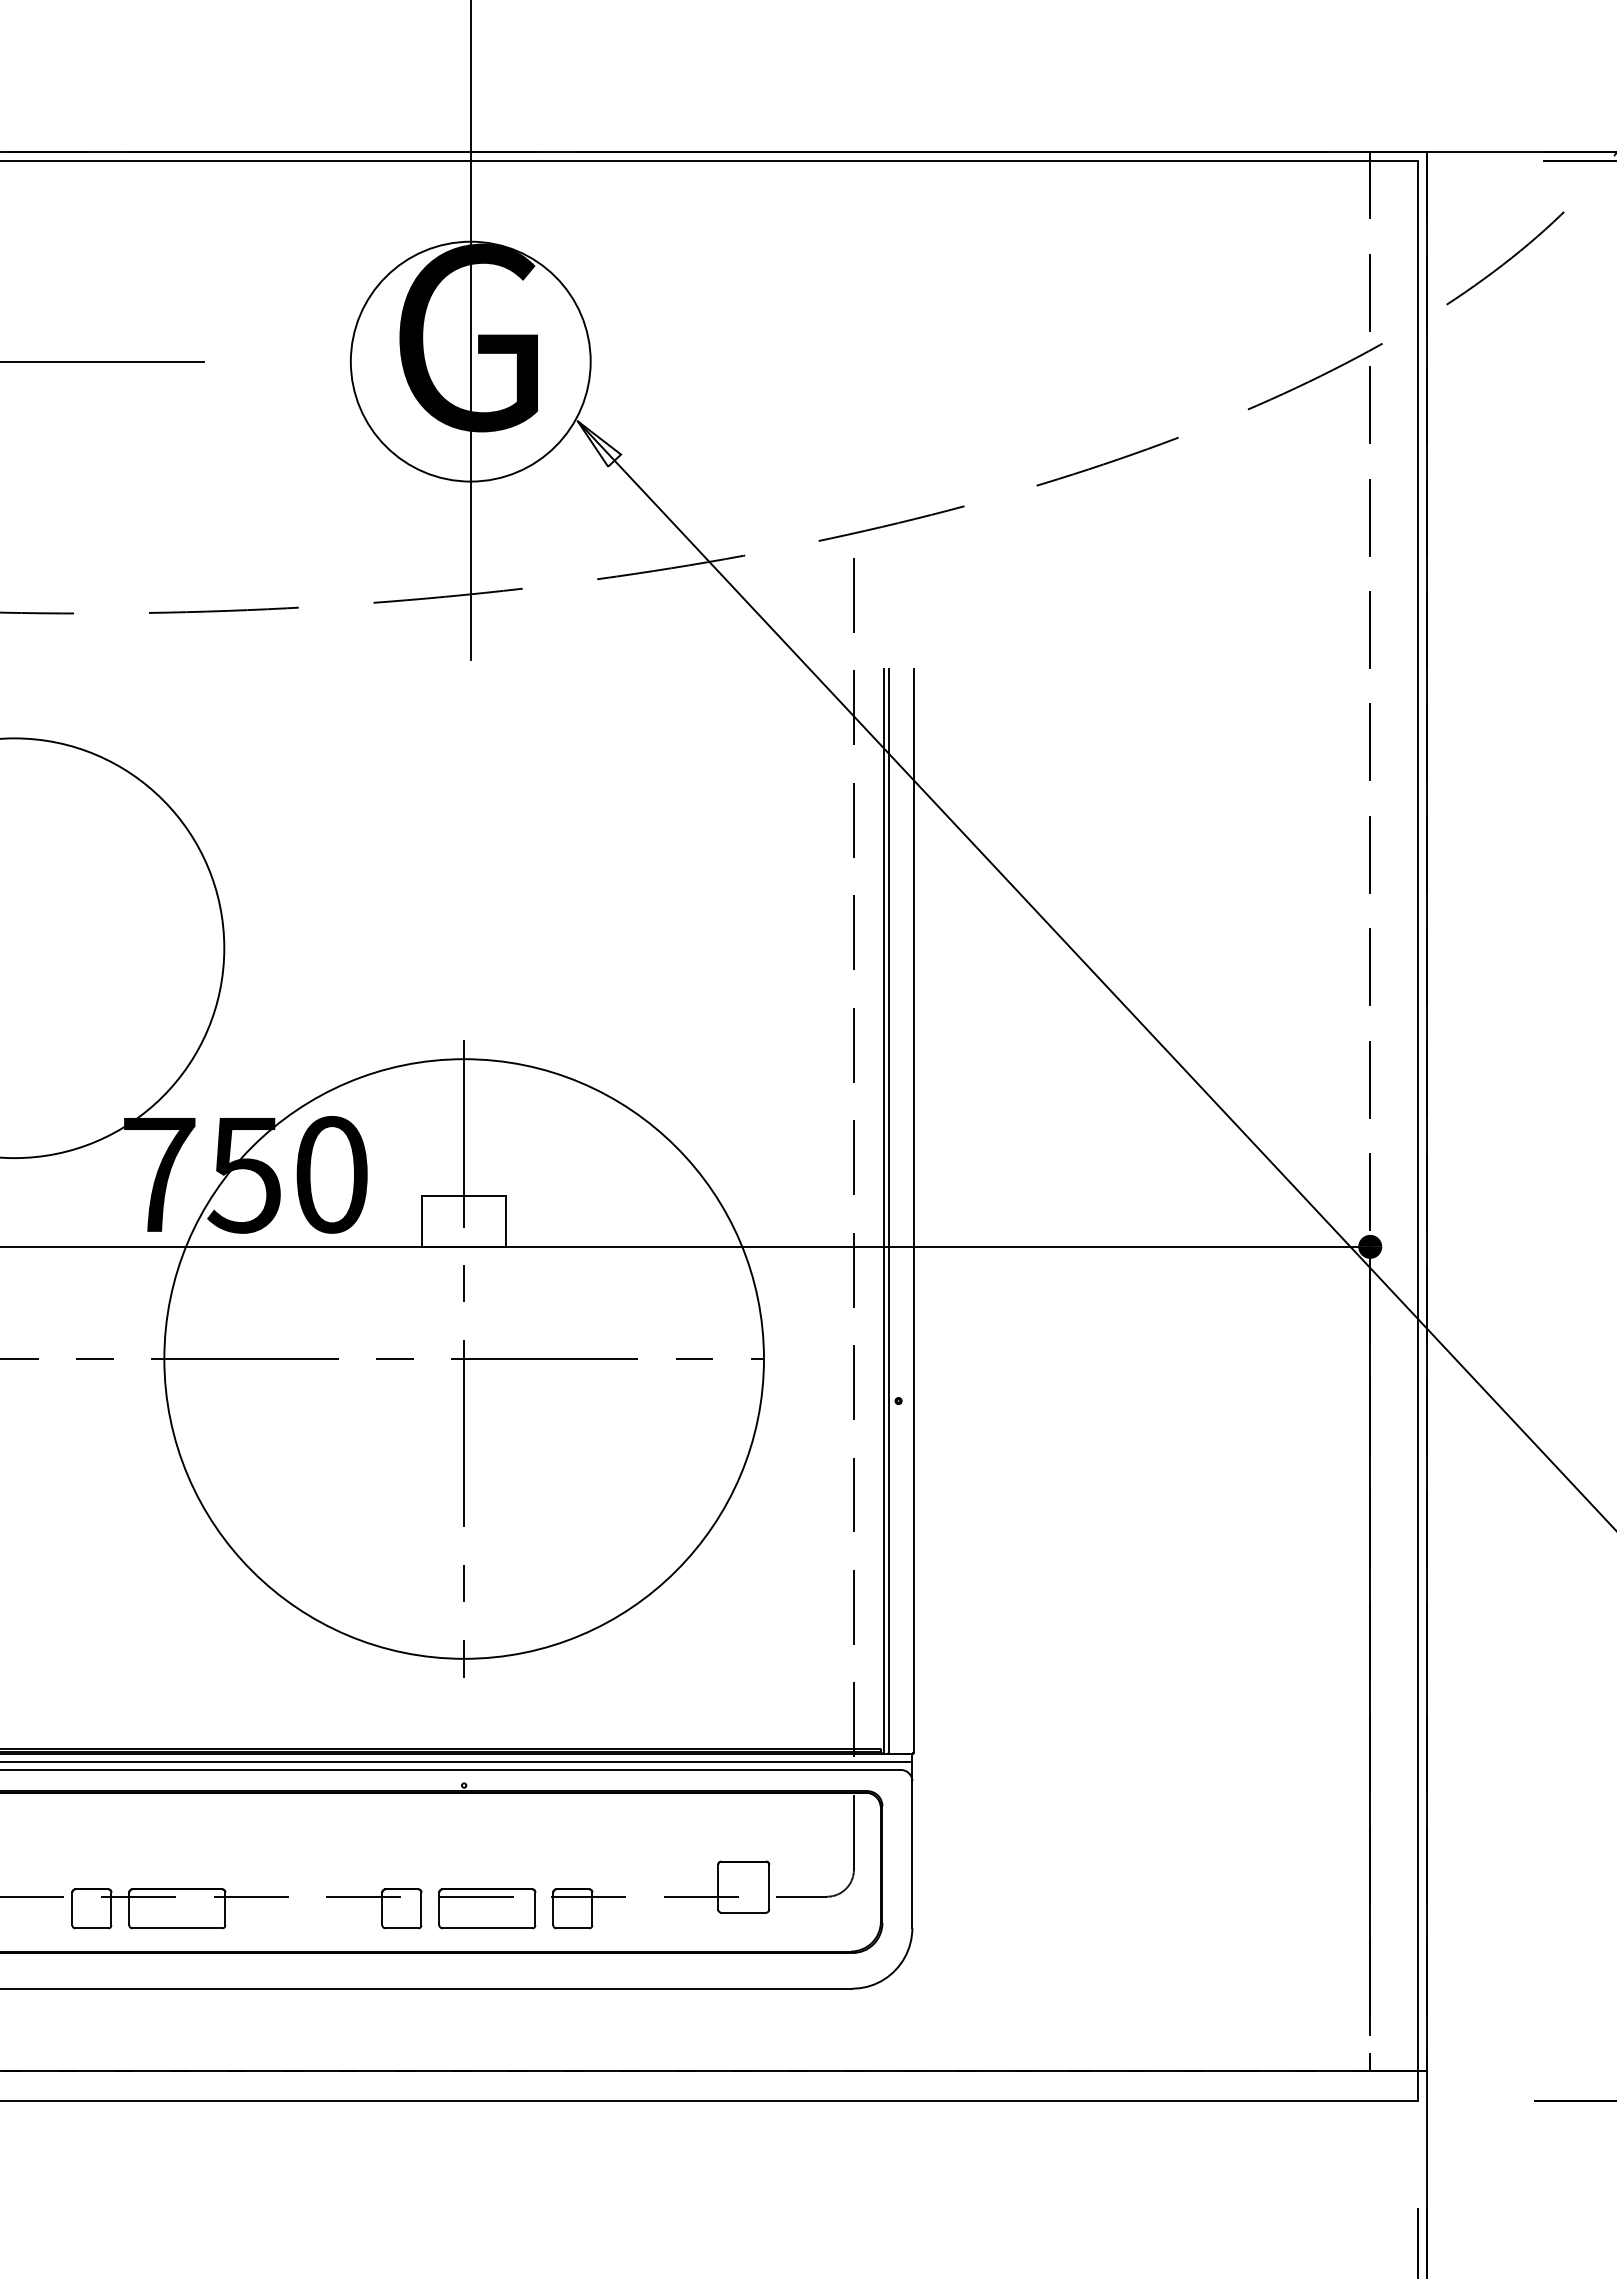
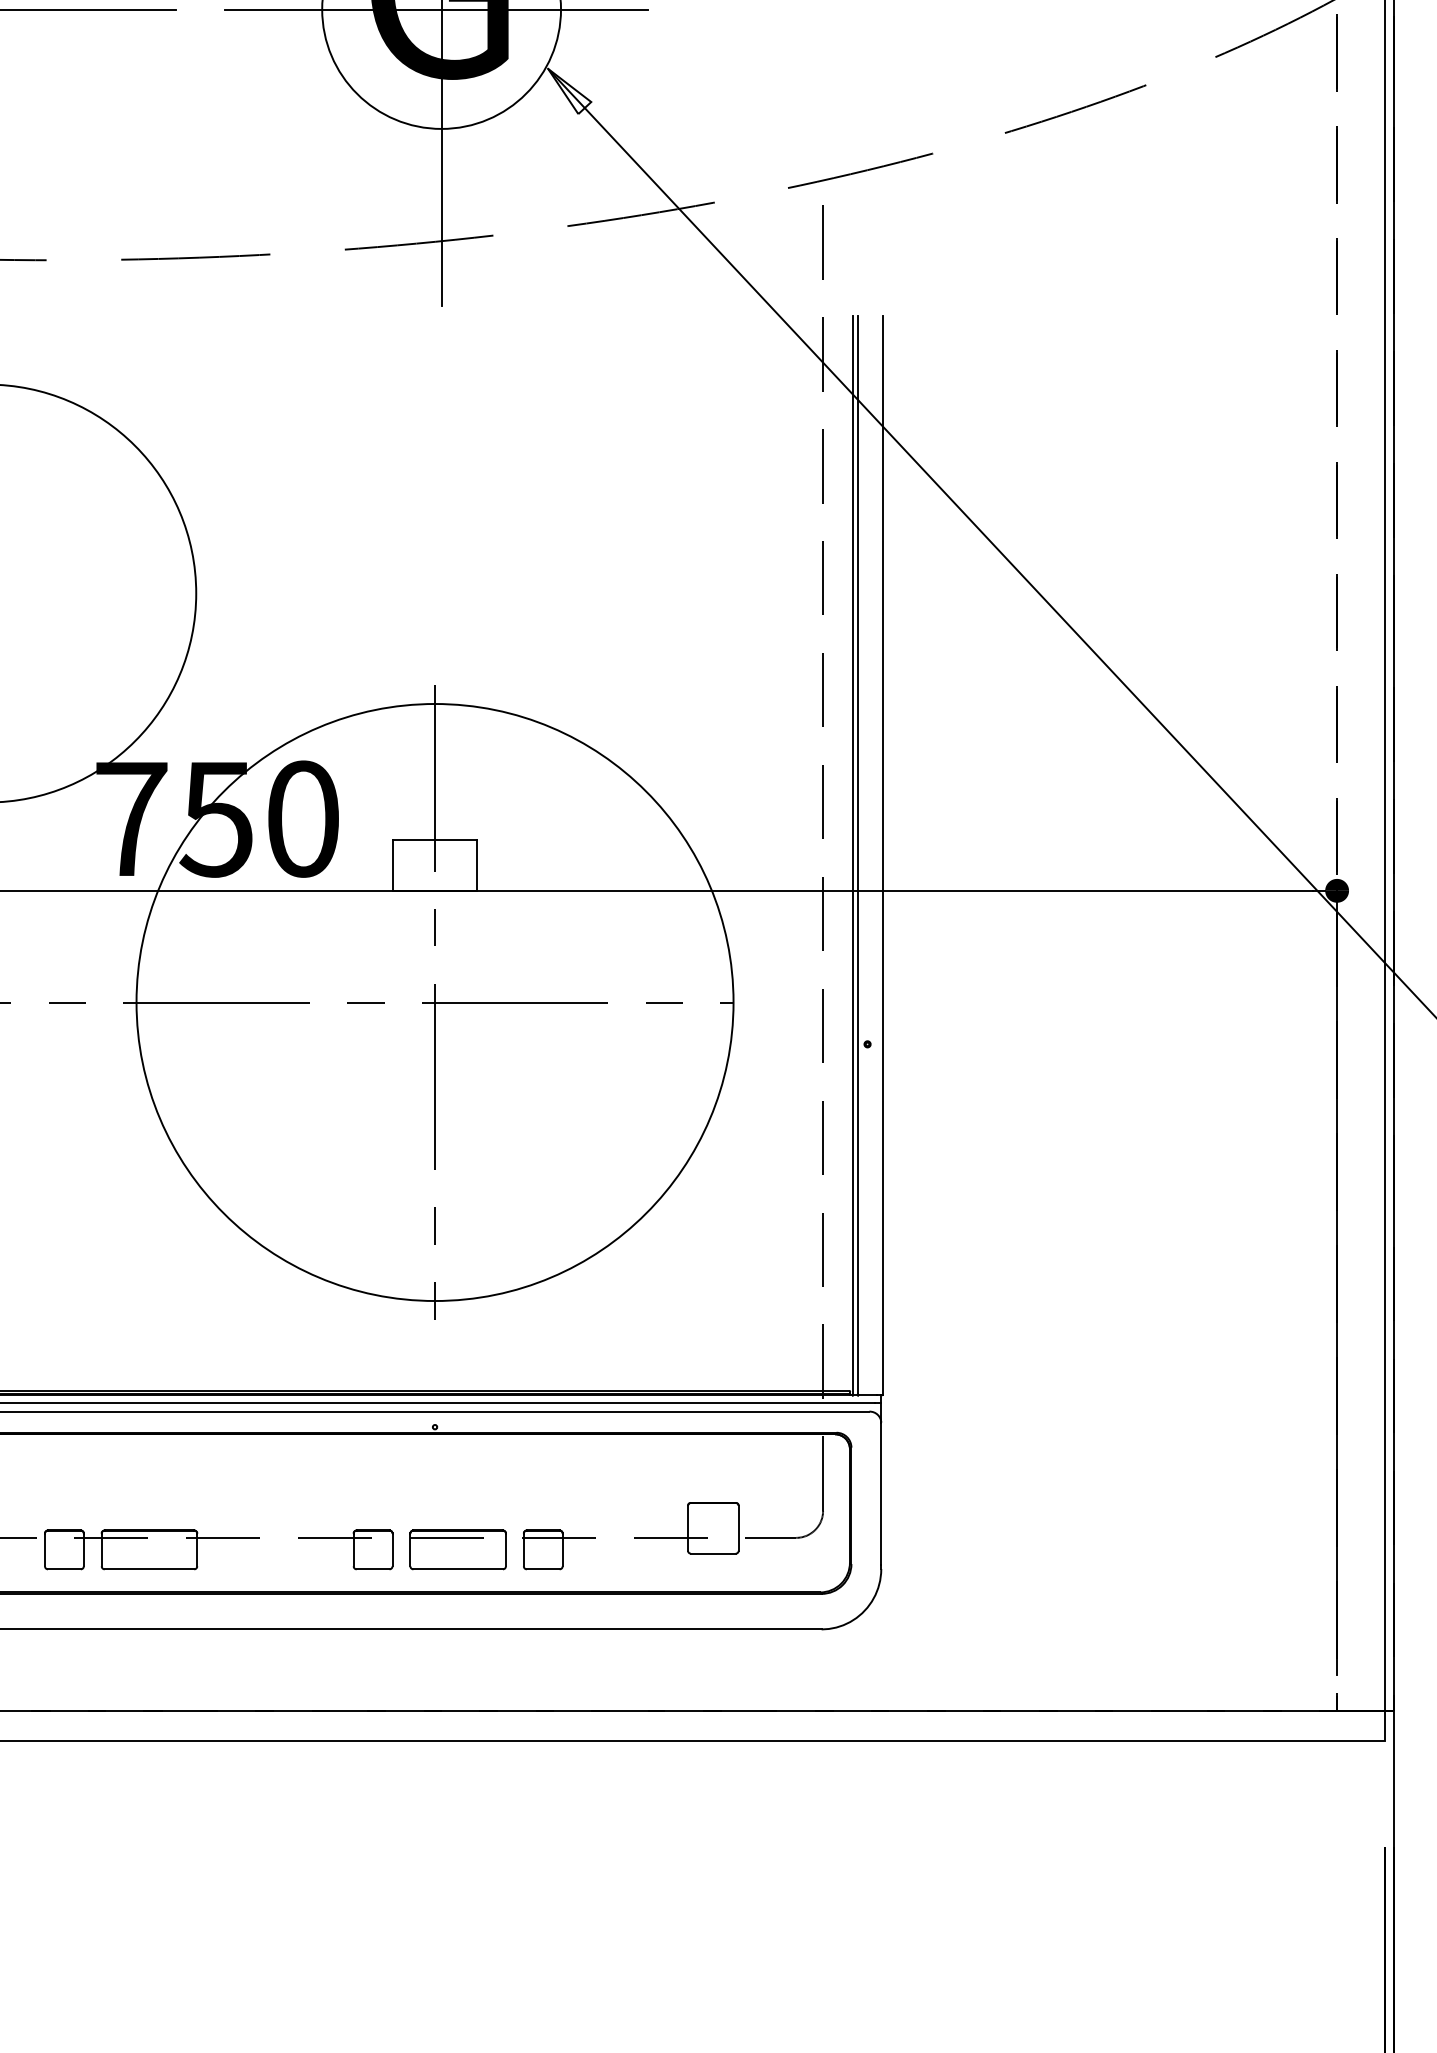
line: (465, 361) -> (436, 9), added

